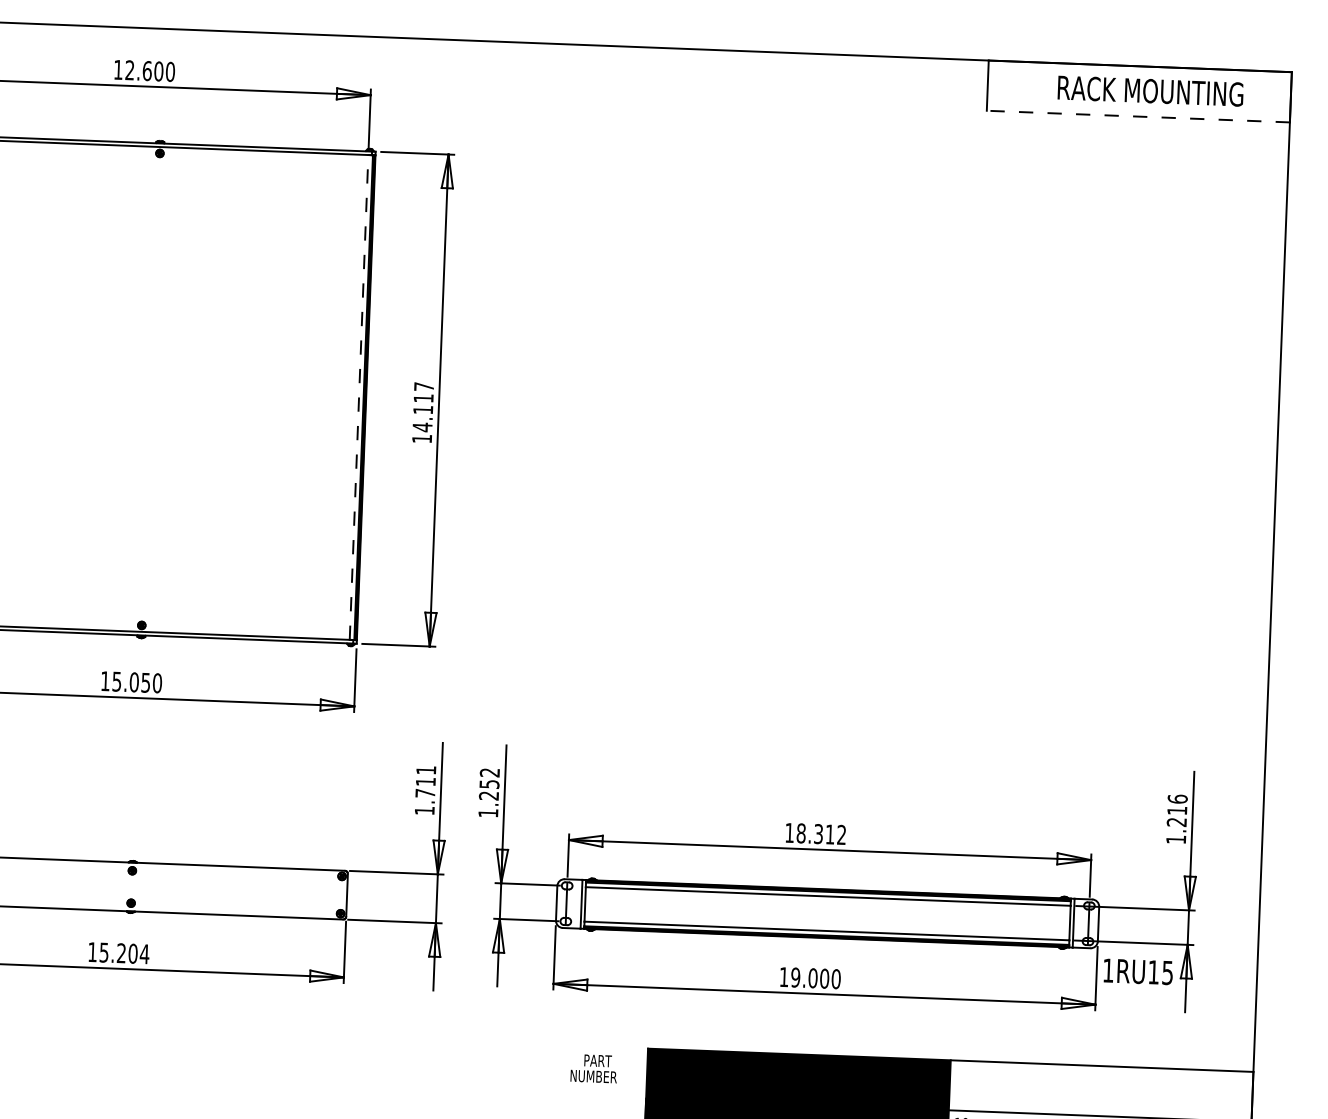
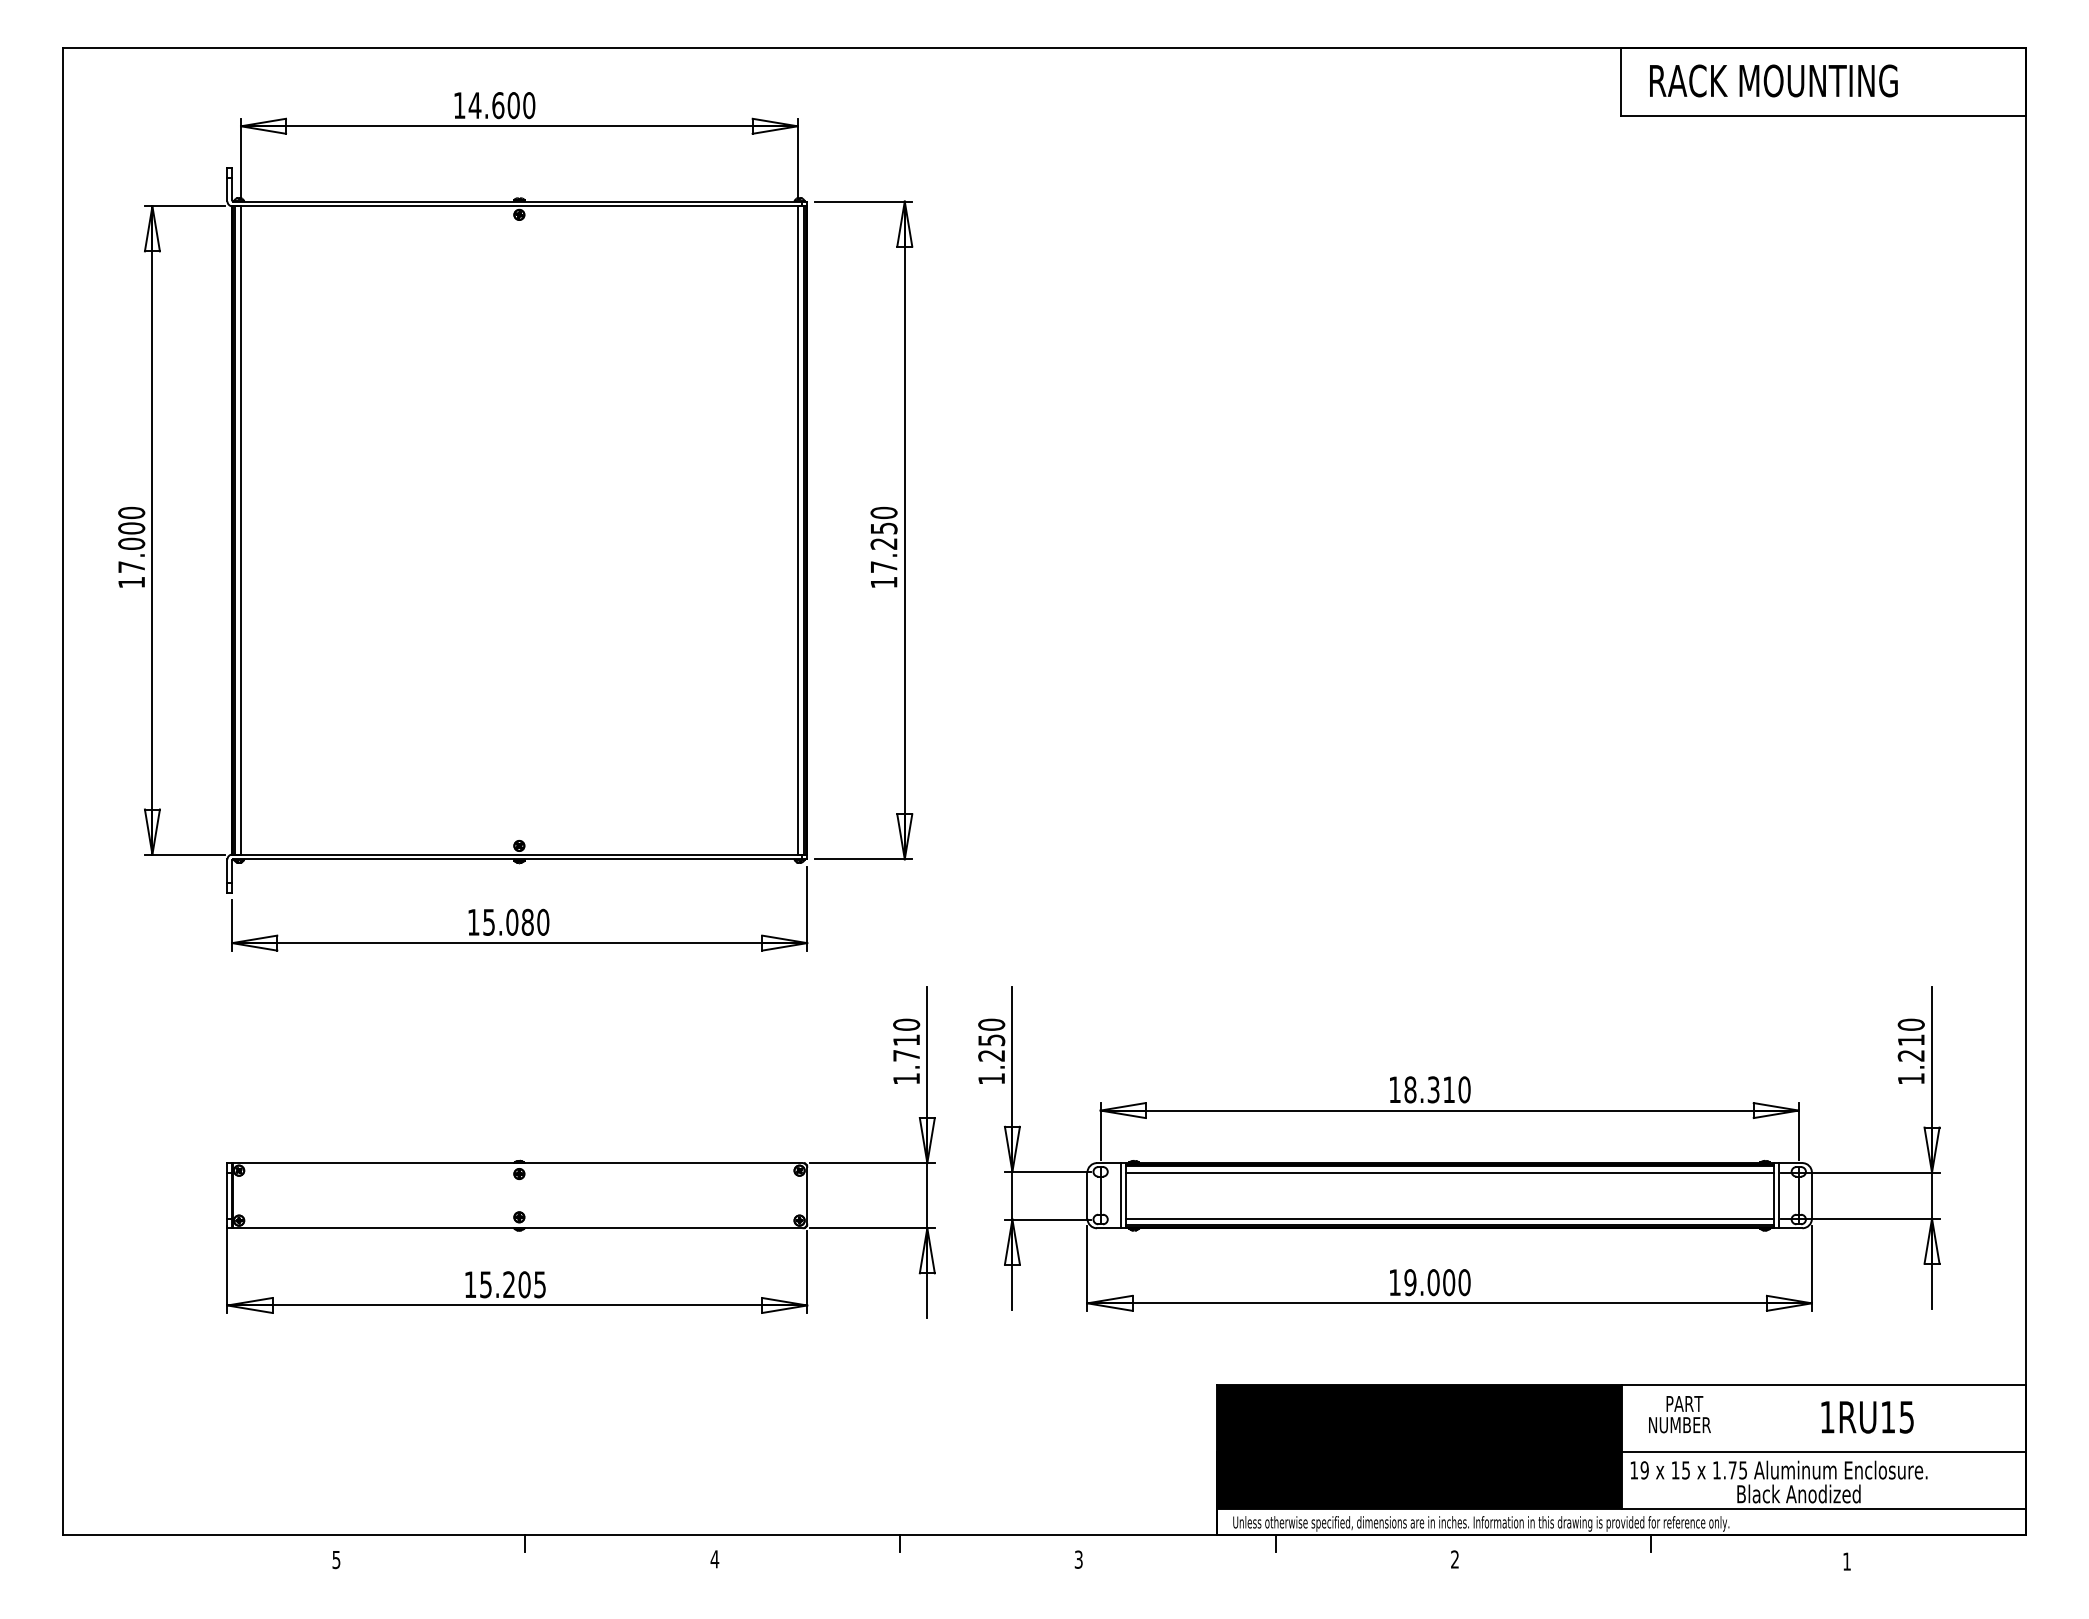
text: (129, 70) -> (474, 105), 12.600 -> 14.600
text: (1150, 90) -> (1773, 80), moved
line: (1138, 116) -> (1823, 115), dashed -> solid
line: (358, 396) -> (797, 529), dashed -> solid
text: (422, 406) -> (883, 539), 14.117 -> 17.250
text: (145, 682) -> (527, 921), 15.050 -> 15.080
text: (426, 770) -> (906, 1024), 1.711 -> 1.710
text: (489, 772) -> (991, 1024), 1.252 -> 1.250
text: (1177, 798) -> (1910, 1024), 1.216 -> 1.210
text: (841, 834) -> (1464, 1089), 18.312 -> 18.310
text: (144, 954) -> (539, 1284), 15.204 -> 15.205
text: (1138, 971) -> (1867, 1417), moved
text: (593, 1068) -> (1679, 1414), moved

